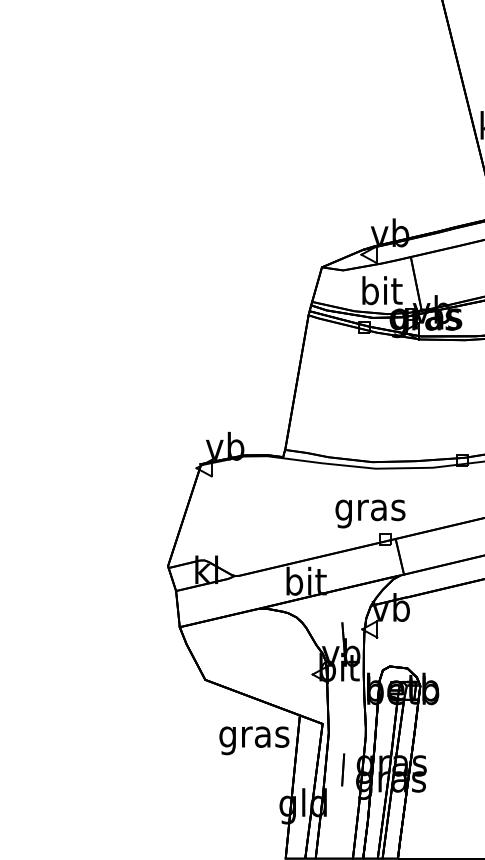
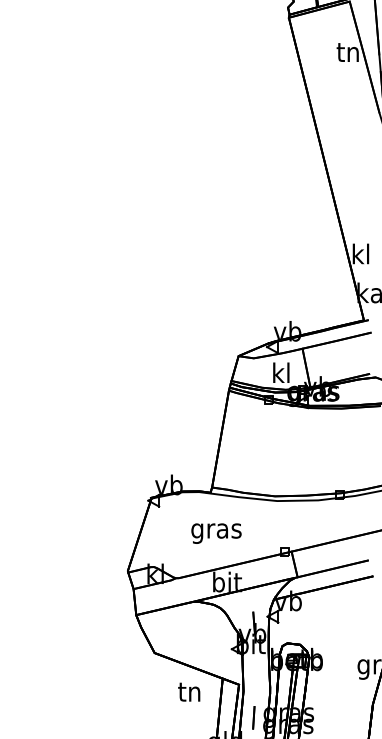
text: (381, 290) -> (281, 372), bit -> kl
text: (370, 513) -> (216, 533), moved
text: (253, 737) -> (189, 694), gras -> tn

